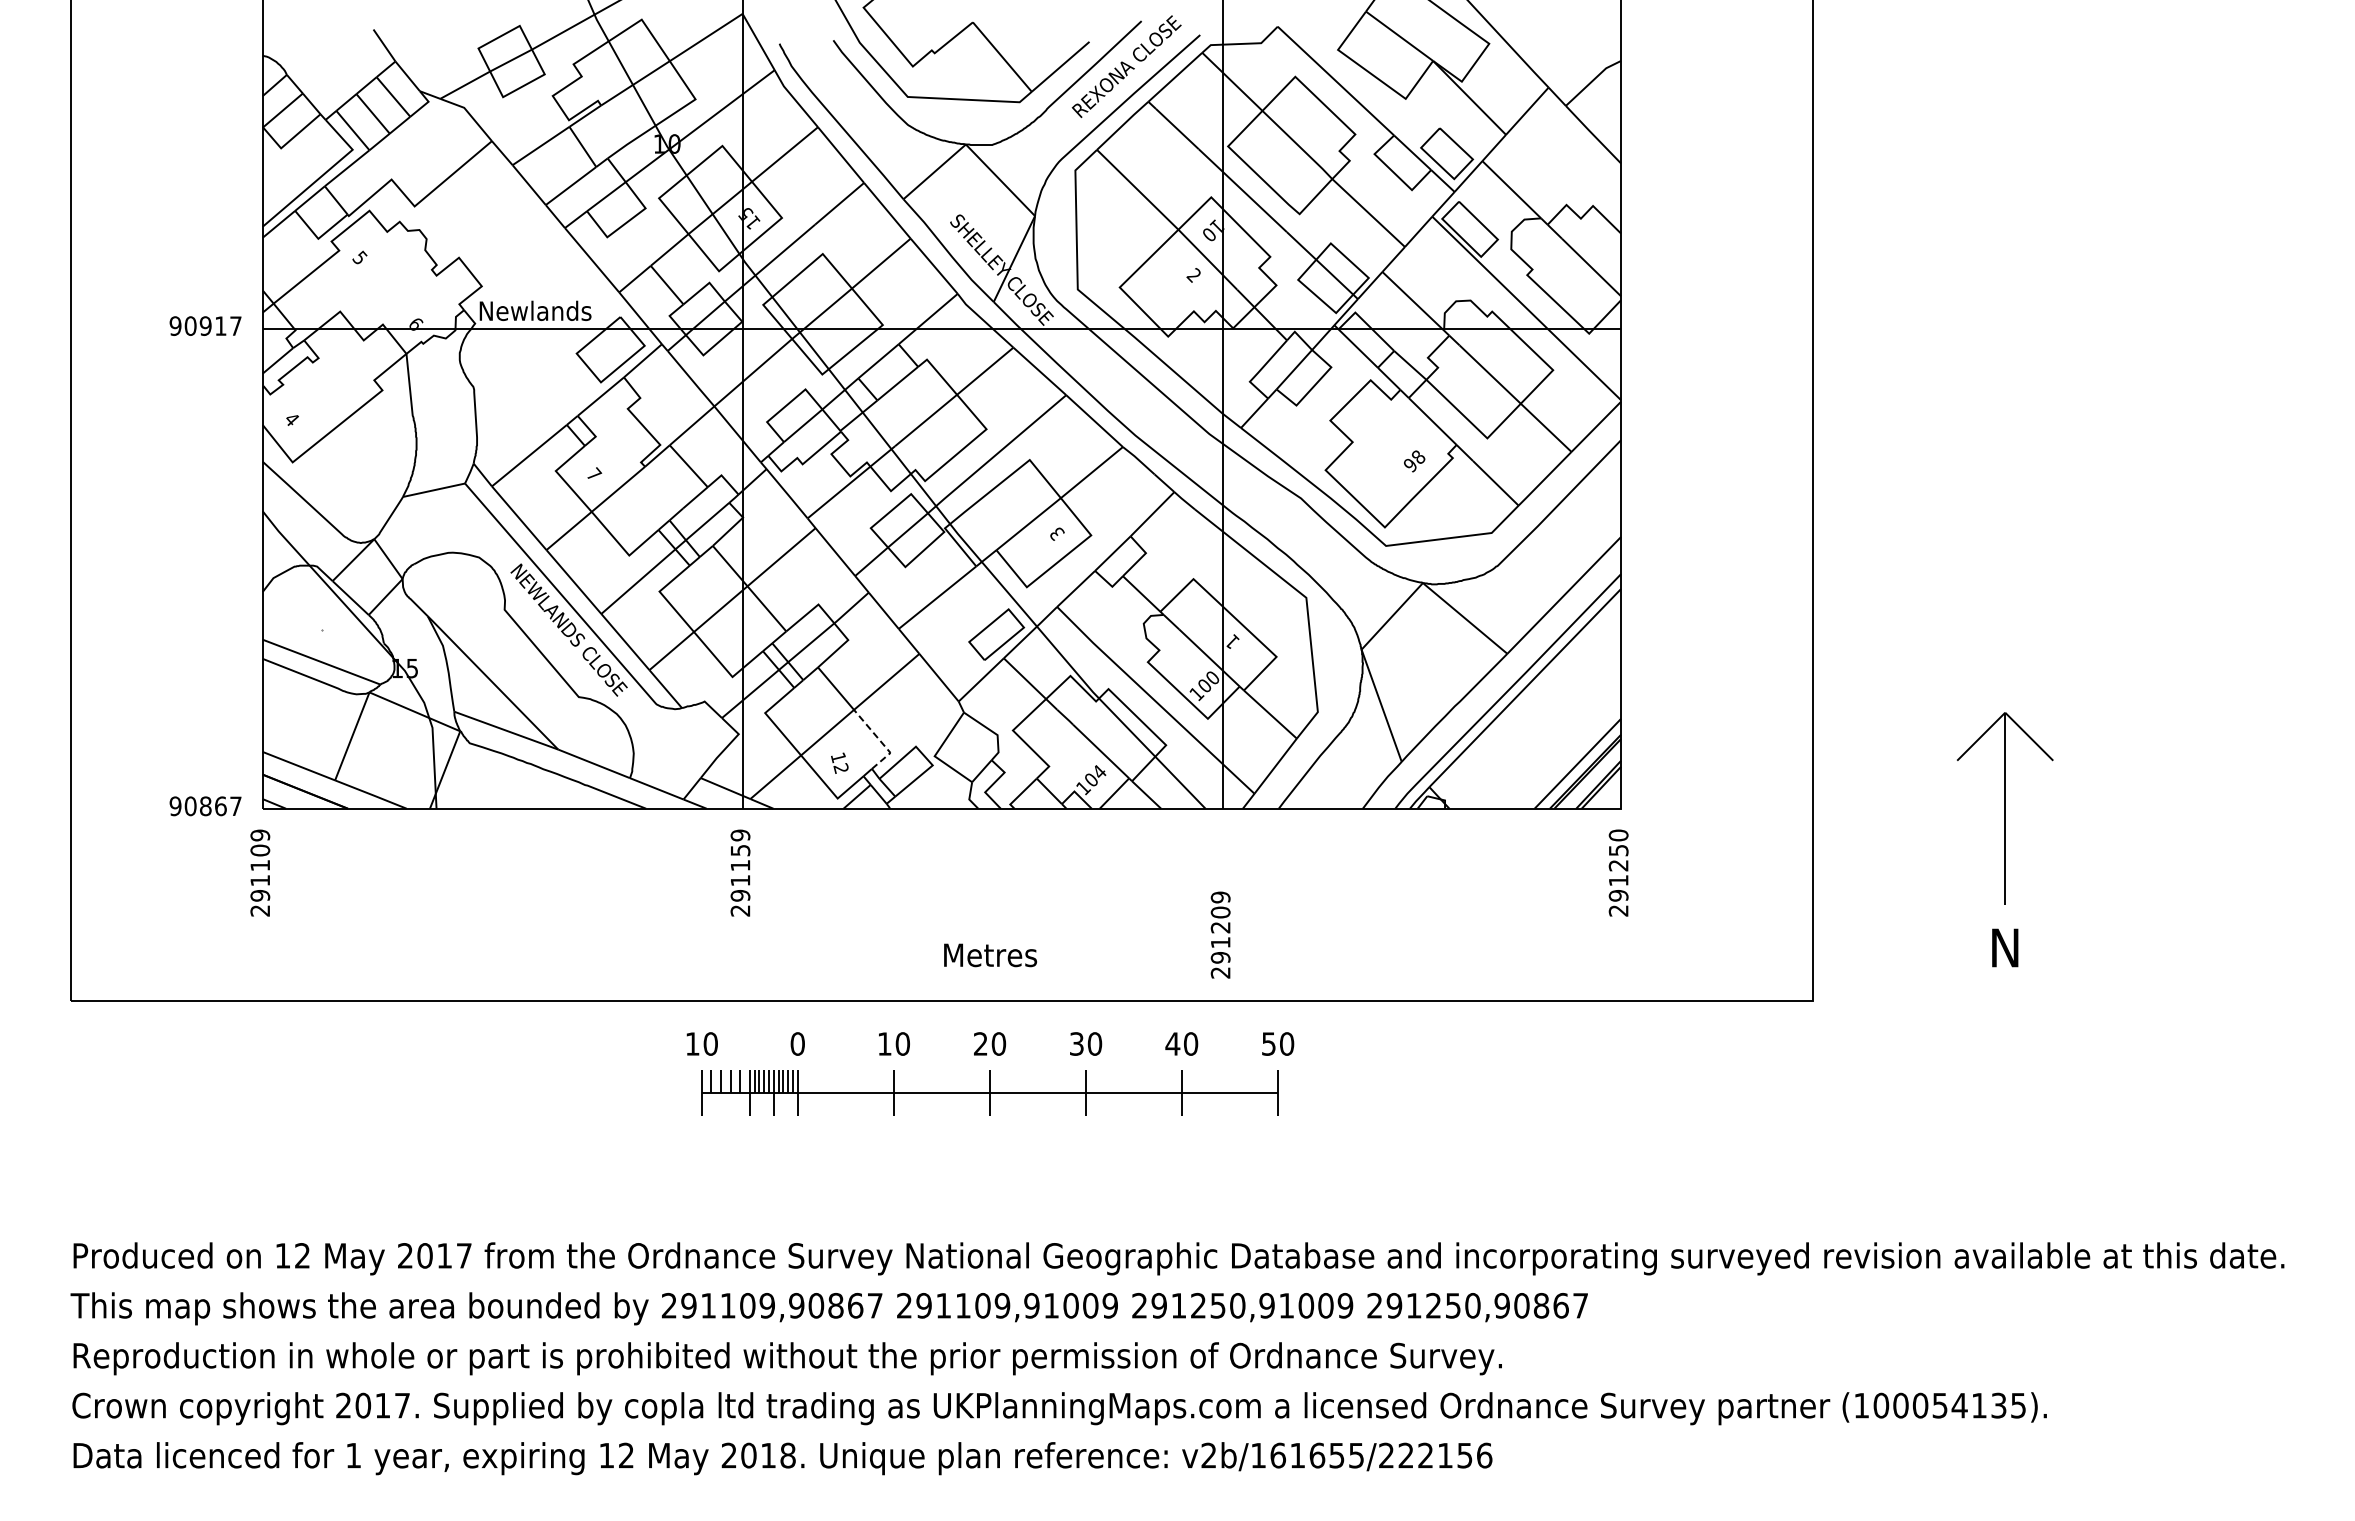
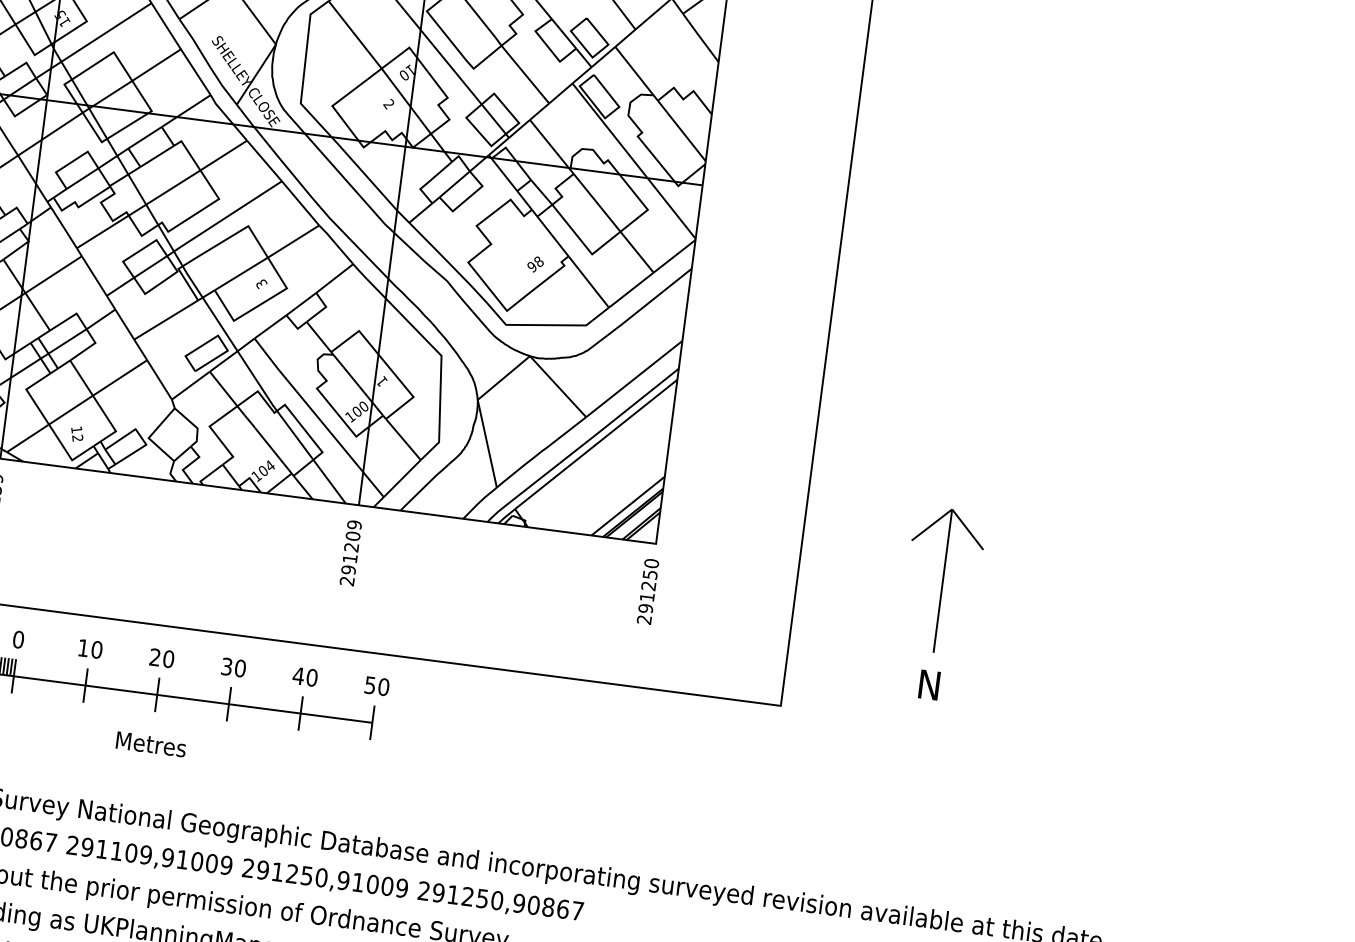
line: (880, 740) -> (109, 421), dashed -> solid
text: (1220, 934) -> (350, 552), moved
text: (990, 955) -> (151, 744), moved

